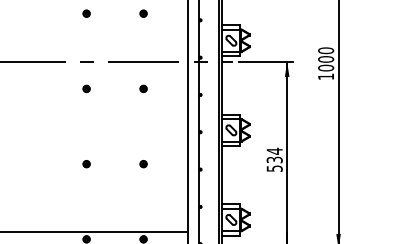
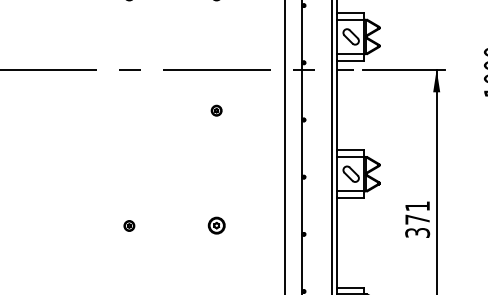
part: (86, 88) -> (129, 110), removed
text: (274, 159) -> (417, 218), 534 -> 371
part: (143, 164) -> (216, 226), size x1.6

